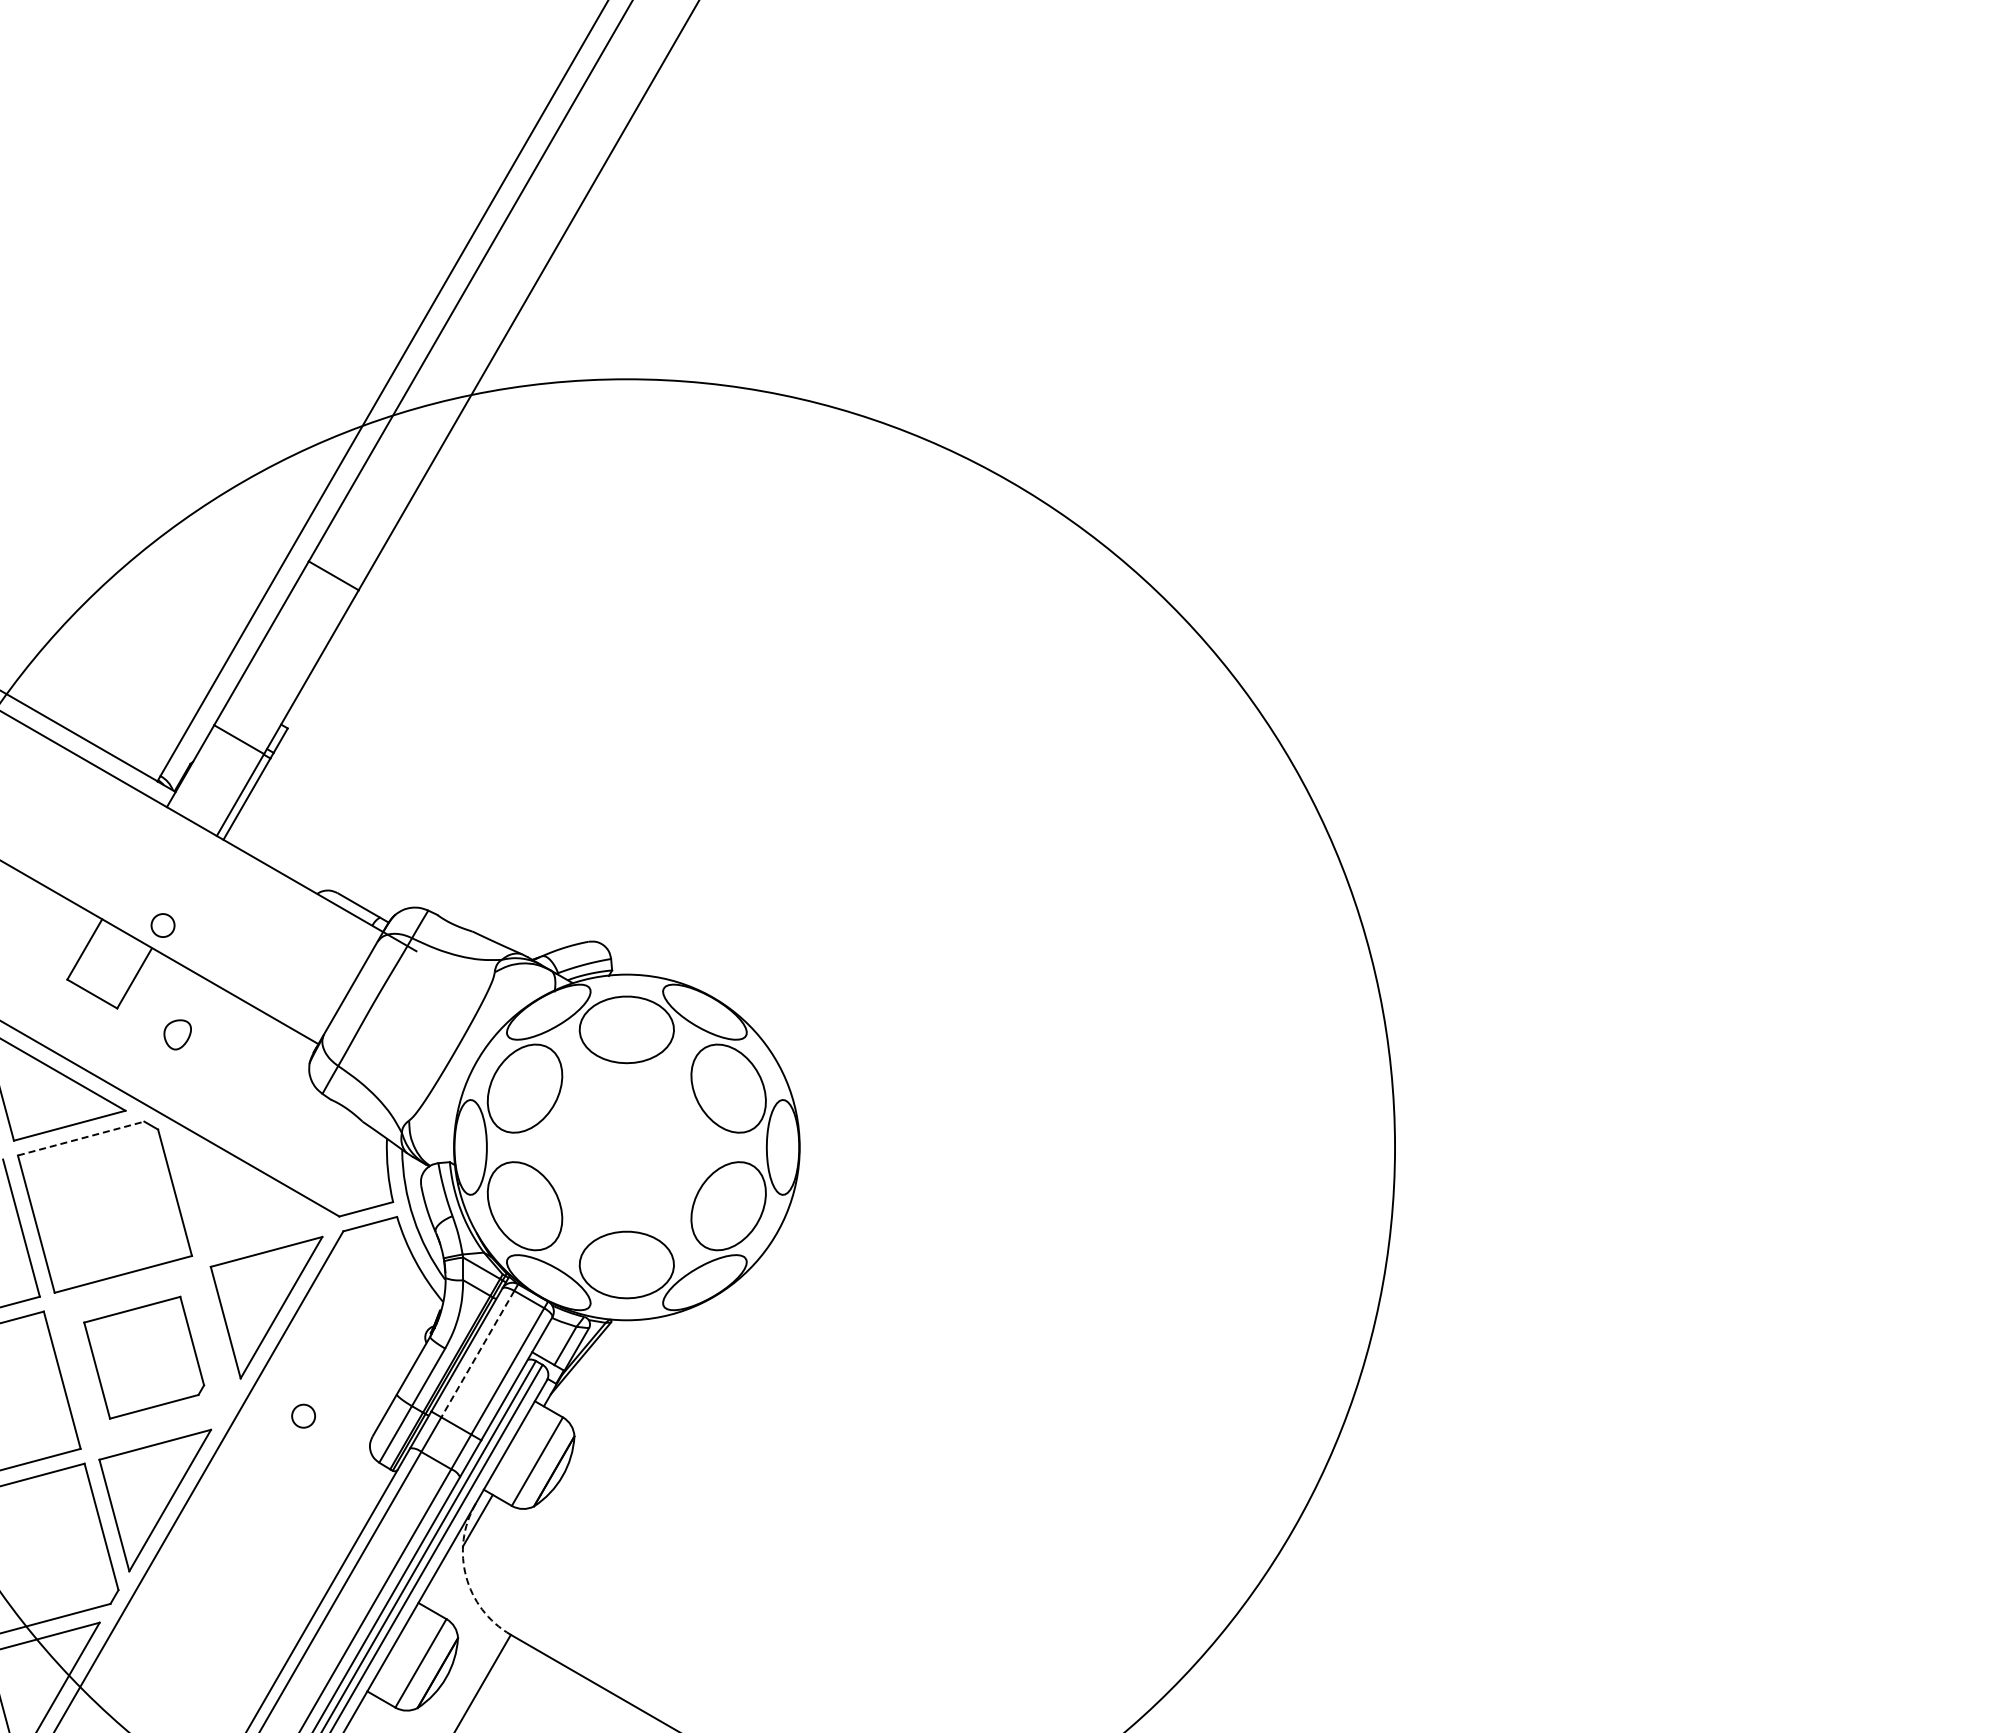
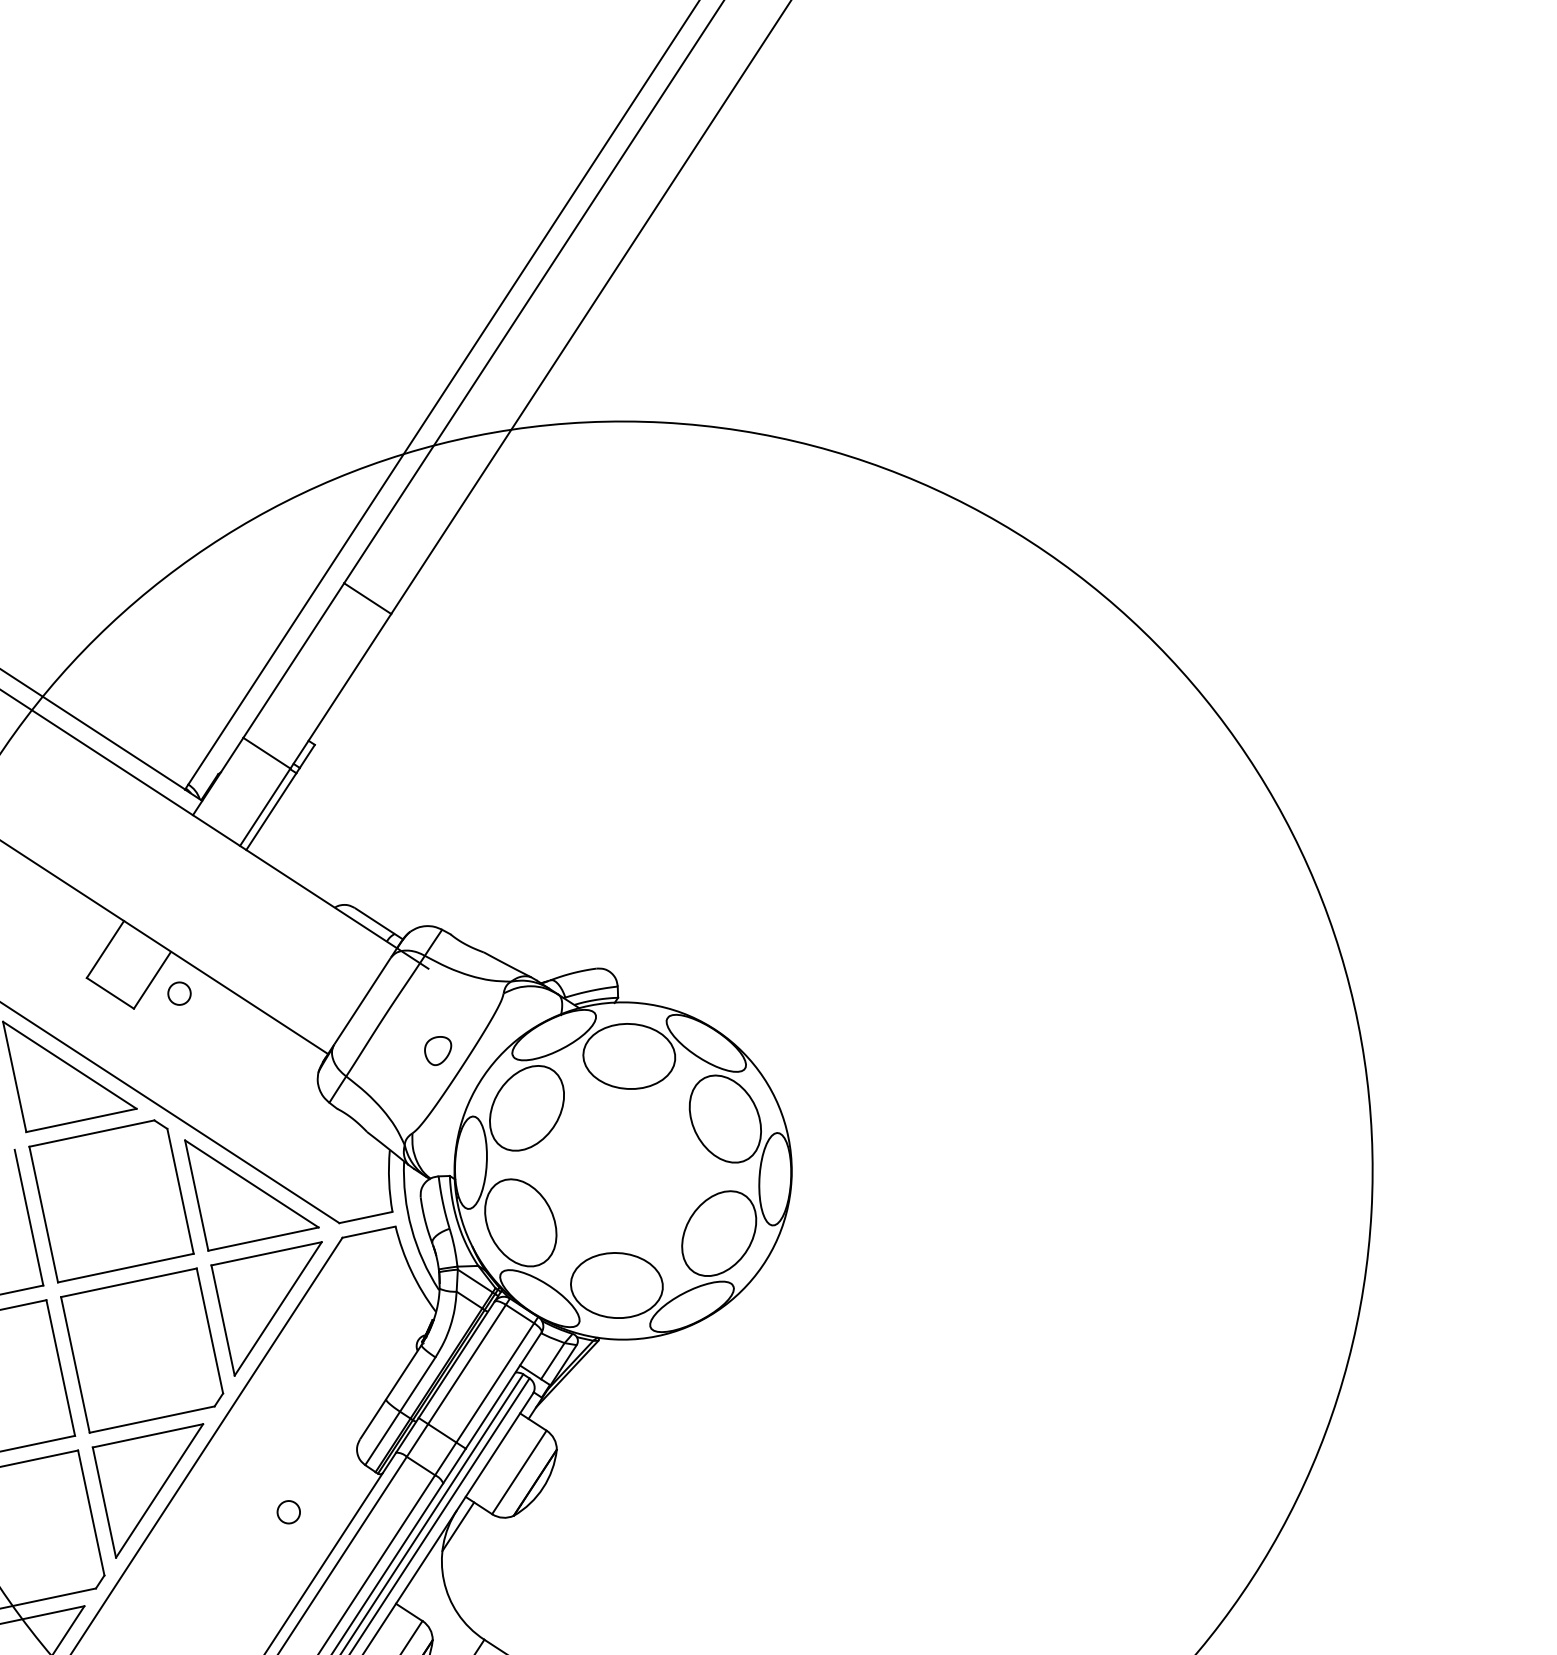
circle: (162, 925) -> (178, 993), moved
part: (177, 1034) -> (437, 1050), moved
line: (81, 1138) -> (92, 1133), dashed -> solid
part: (247, 1196) -> (250, 1198), added
line: (477, 1354) -> (466, 1364), dashed -> solid
part: (143, 1357) -> (141, 1350), size x1.43
circle: (303, 1415) -> (288, 1511), moved
arc: (466, 1576) -> (444, 1580), dashed -> solid

